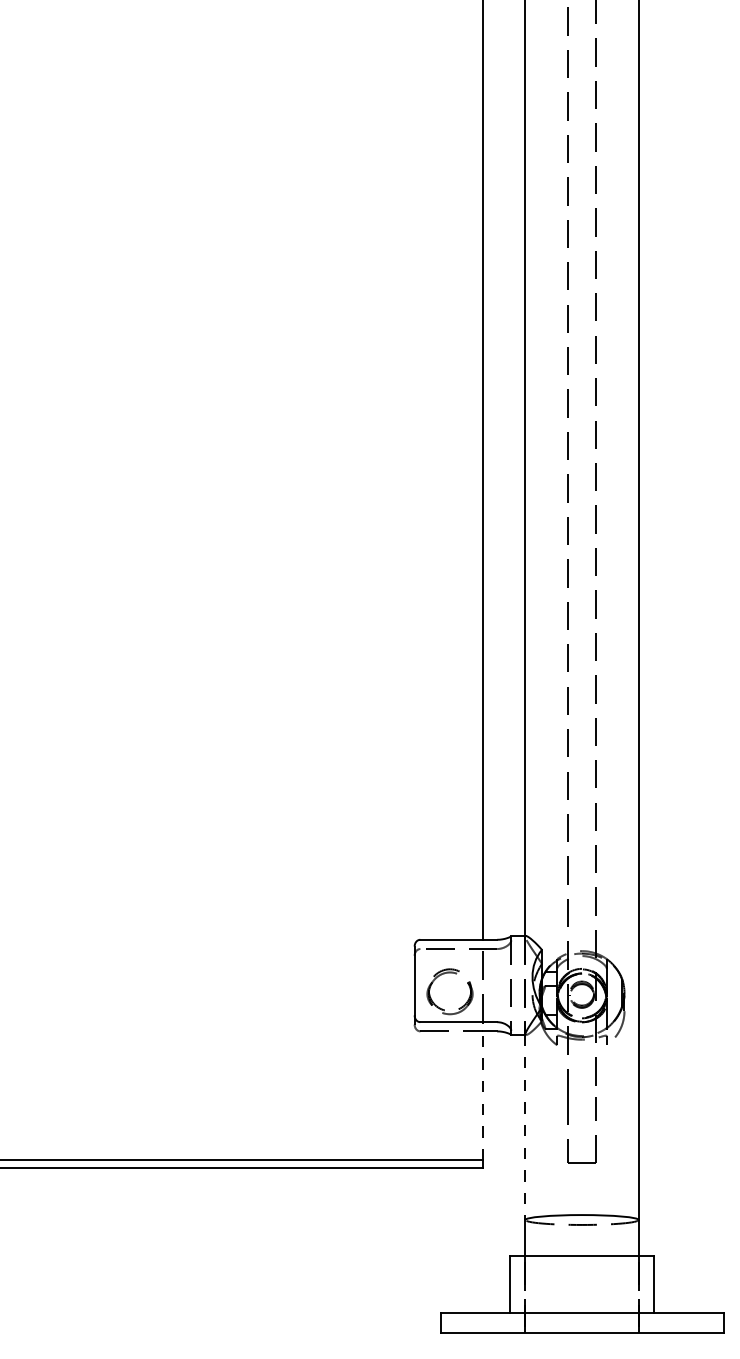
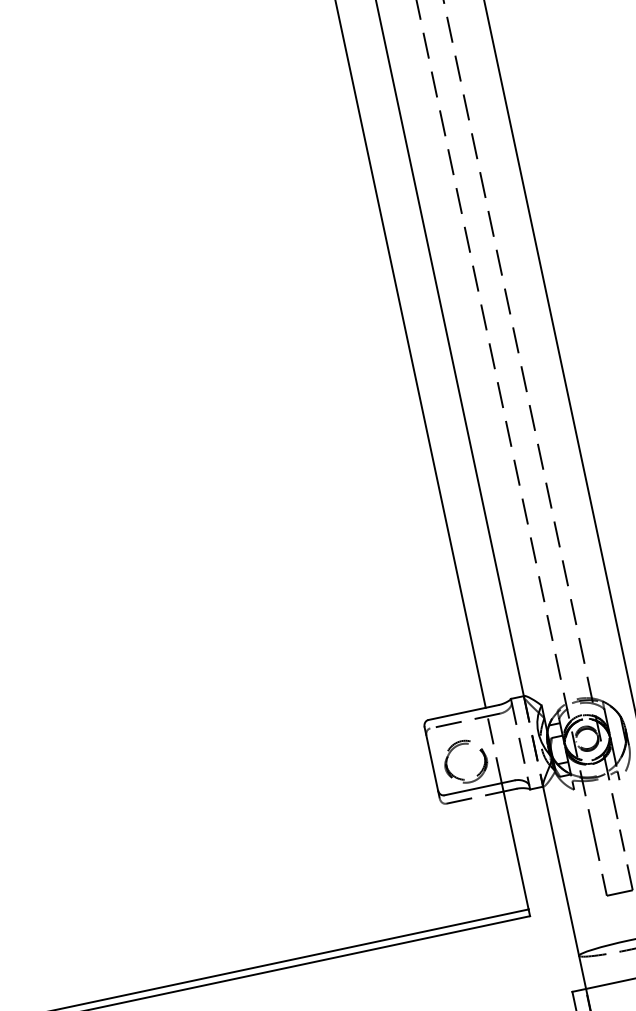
line: (482, 1090) -> (514, 845), dashed -> solid
line: (525, 1127) -> (561, 871), dashed -> solid

